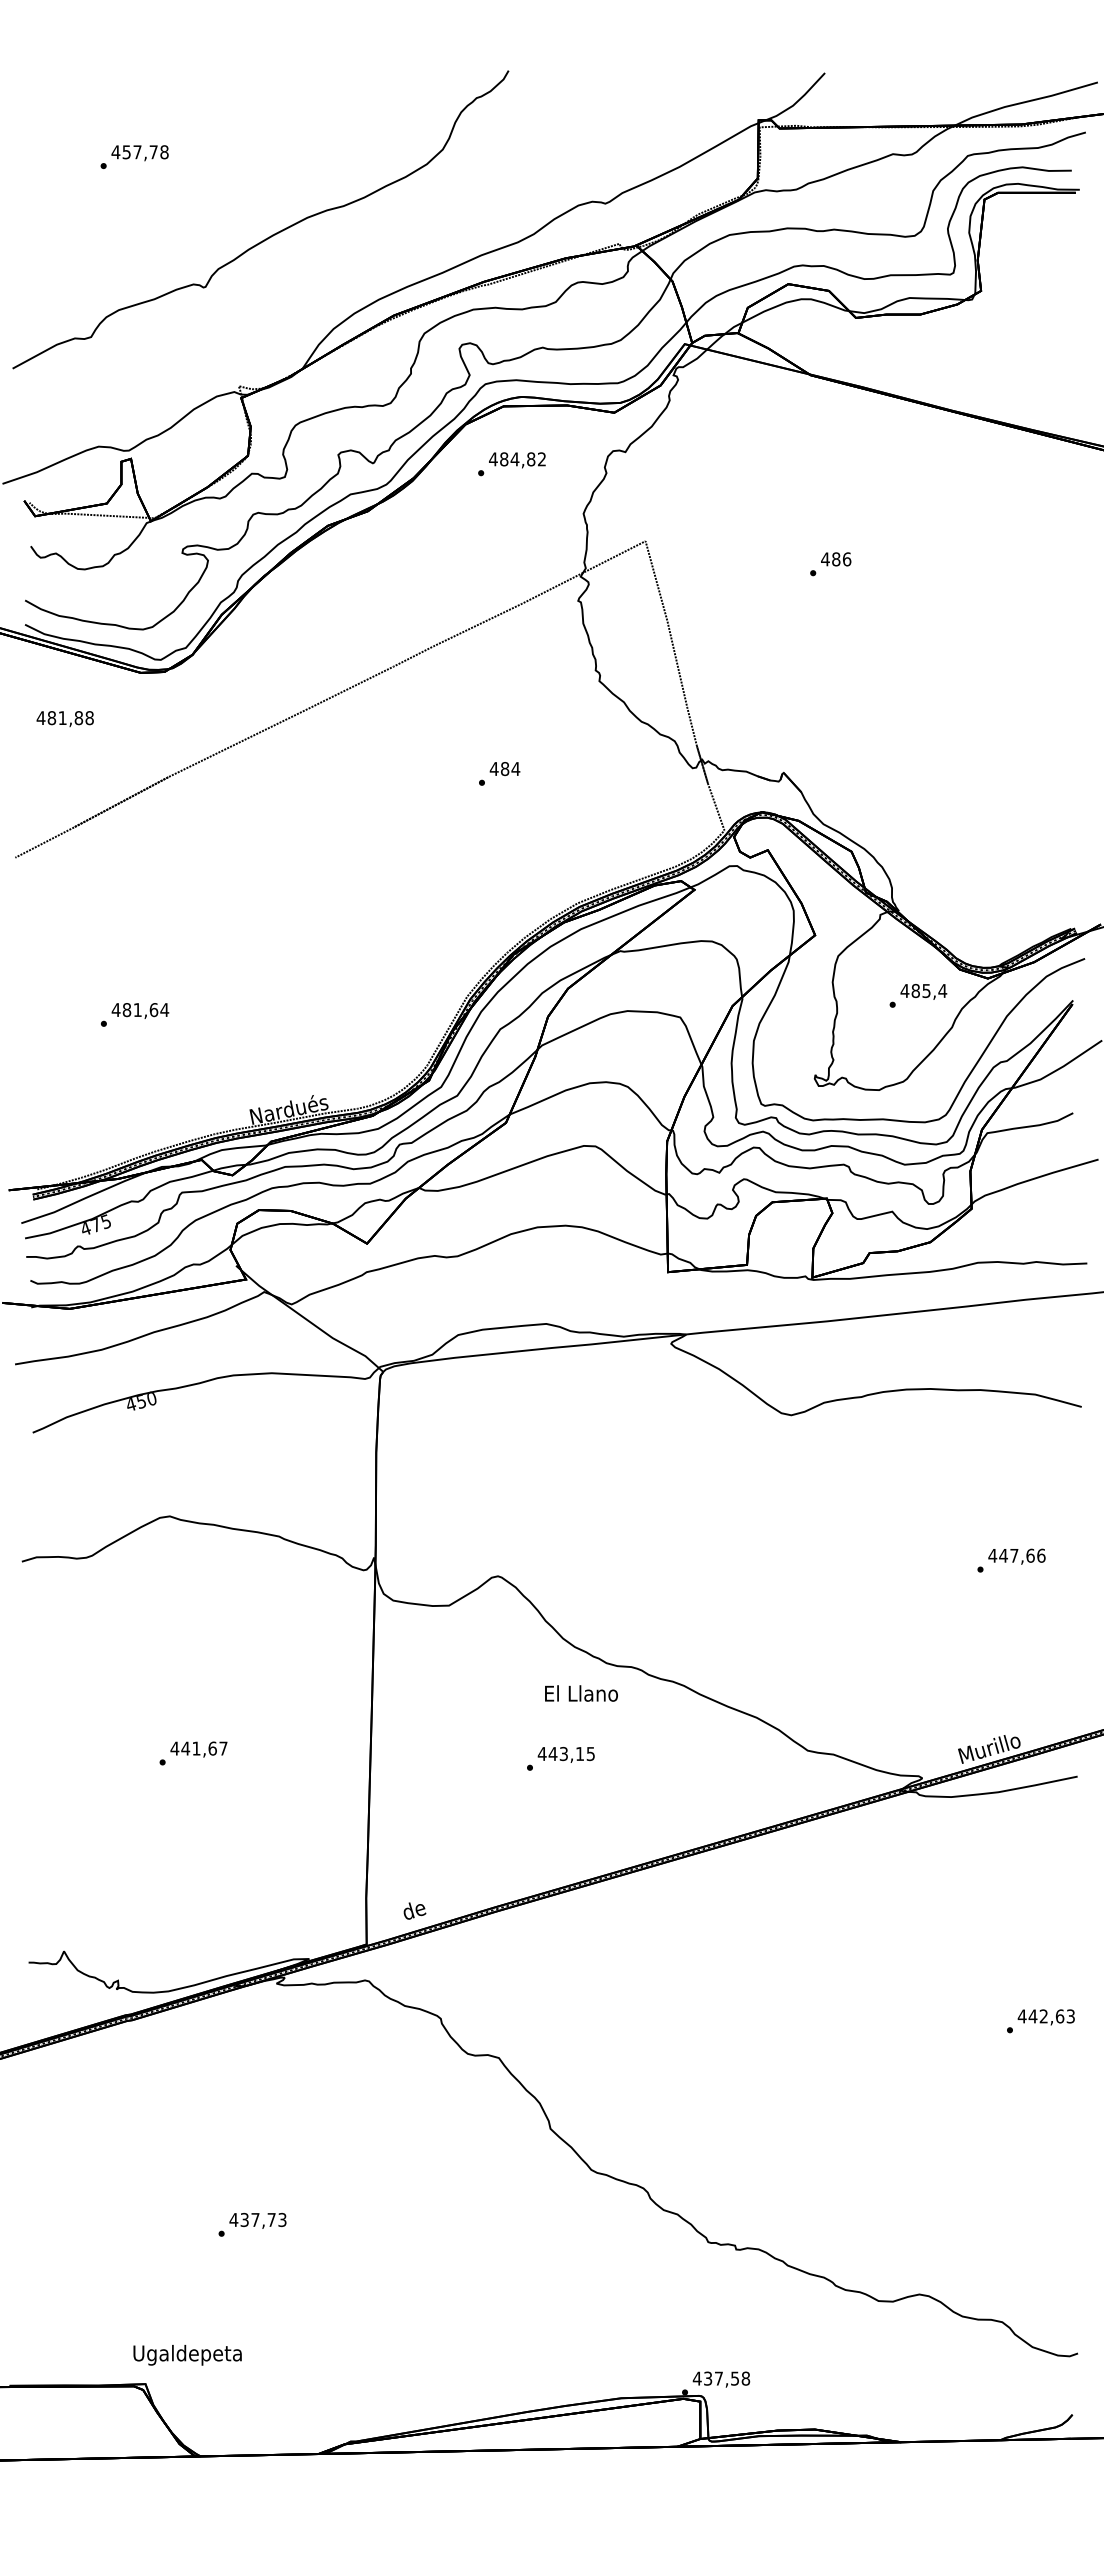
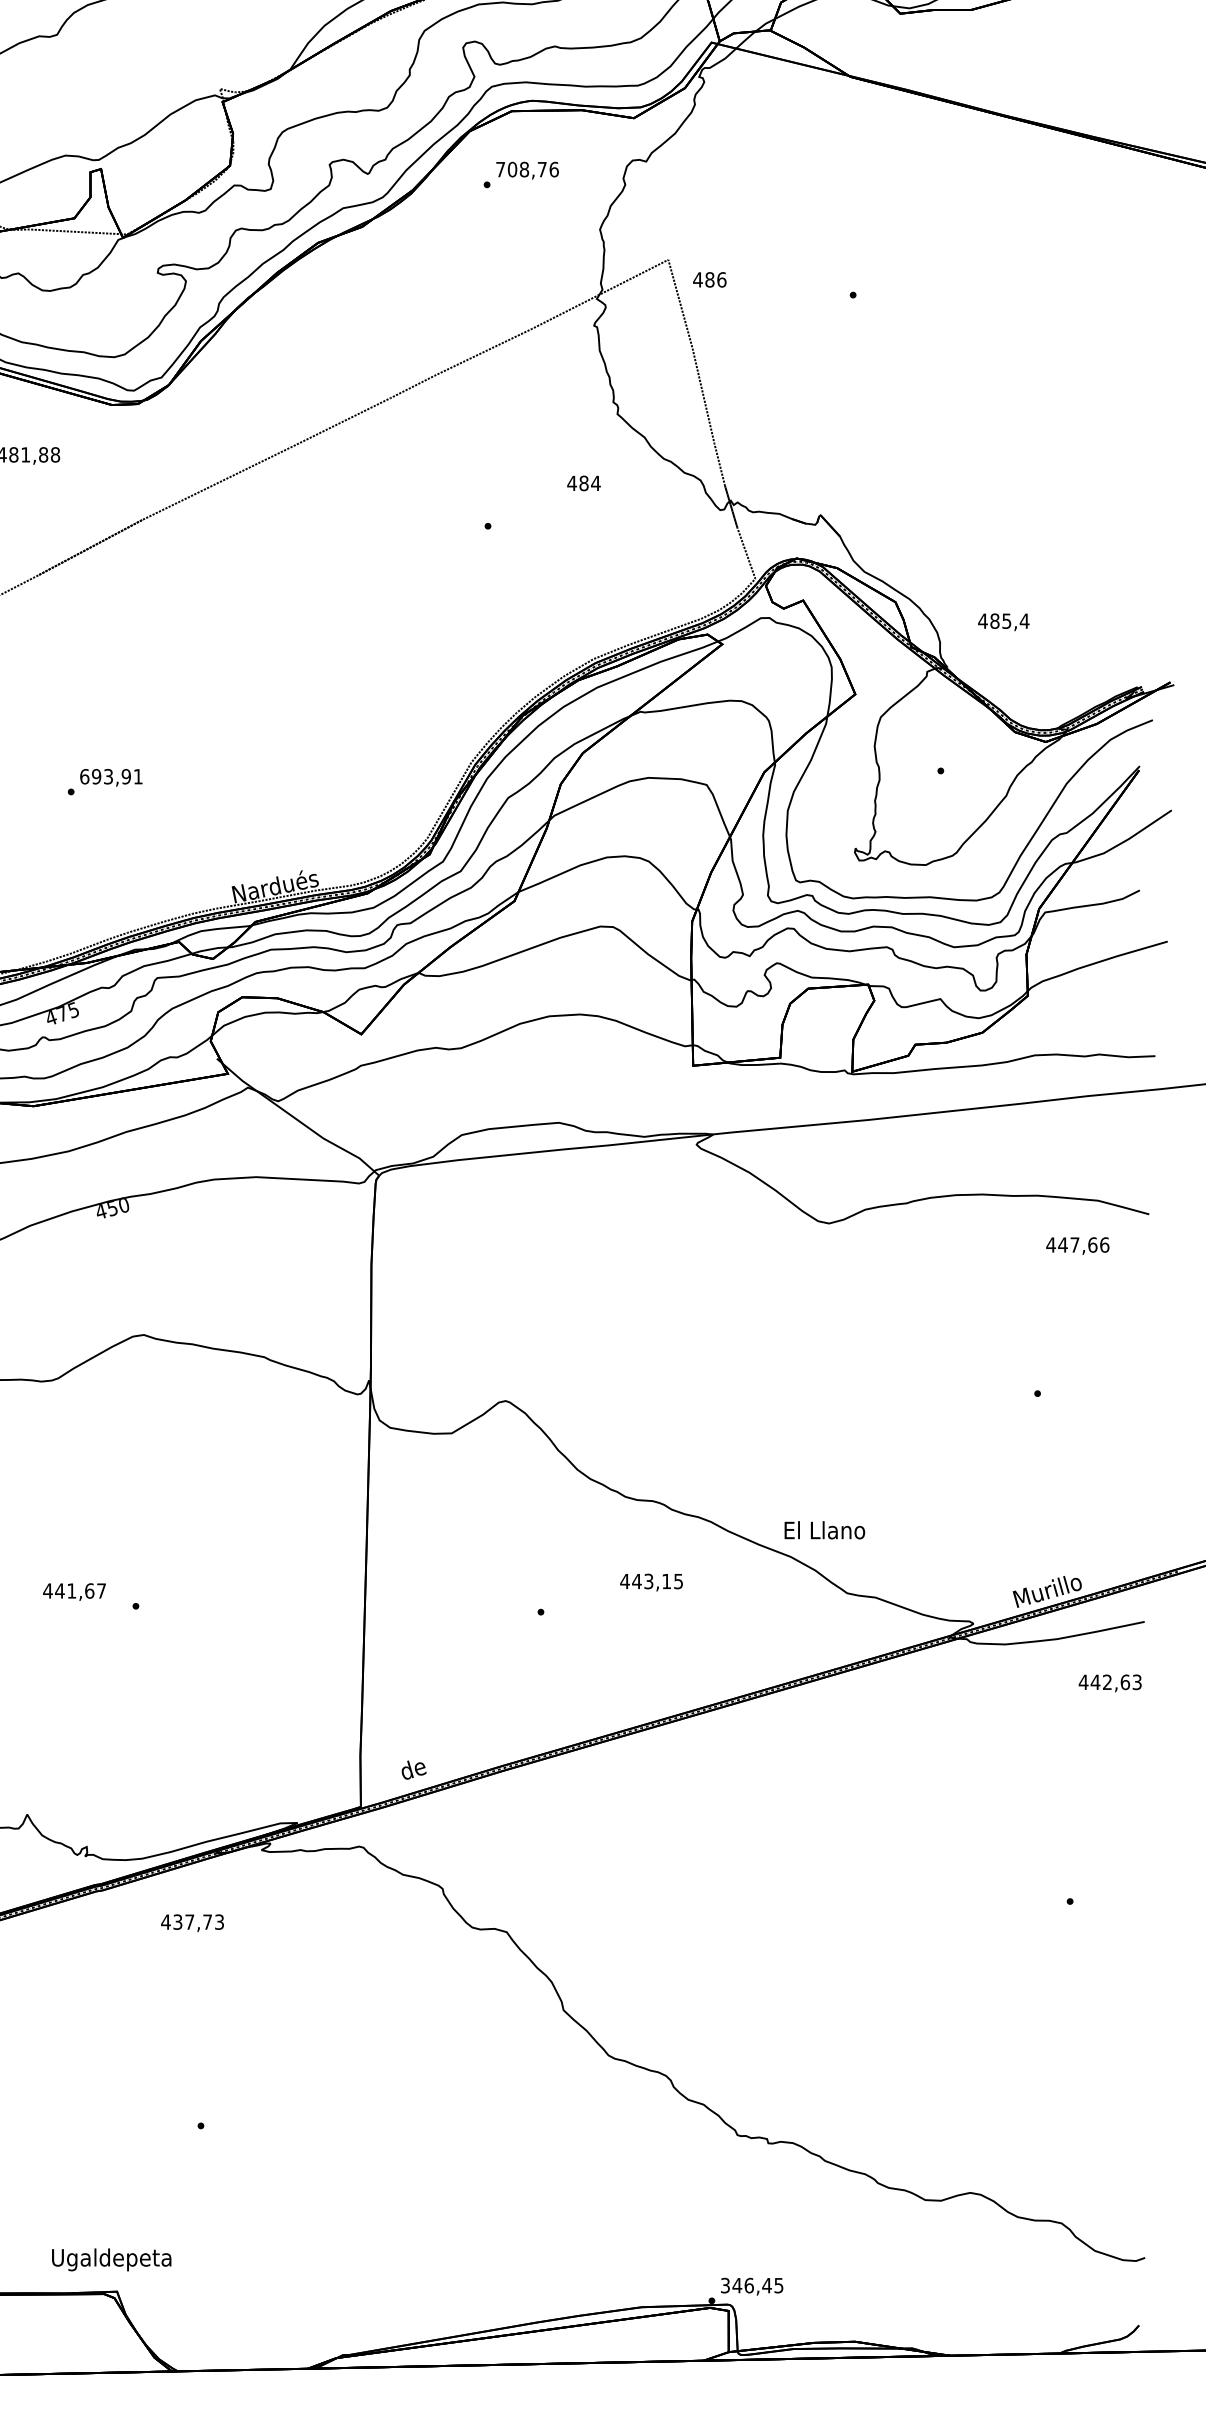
text: (517, 459) -> (527, 169), 484,82 -> 708,76
text: (836, 559) -> (710, 280), moved
text: (504, 769) -> (583, 483), moved
text: (923, 991) -> (1003, 621), moved
text: (140, 1010) -> (111, 777), 481,64 -> 693,91
text: (1016, 1556) -> (1077, 1245), moved
text: (581, 1693) -> (824, 1530), moved
text: (198, 1749) -> (74, 1591), moved
text: (565, 1754) -> (650, 1582), moved
text: (1045, 2017) -> (1109, 1683), moved
text: (257, 2220) -> (192, 1922), moved
text: (187, 2355) -> (111, 2260), moved
text: (721, 2378) -> (752, 2285), 437,58 -> 346,45

